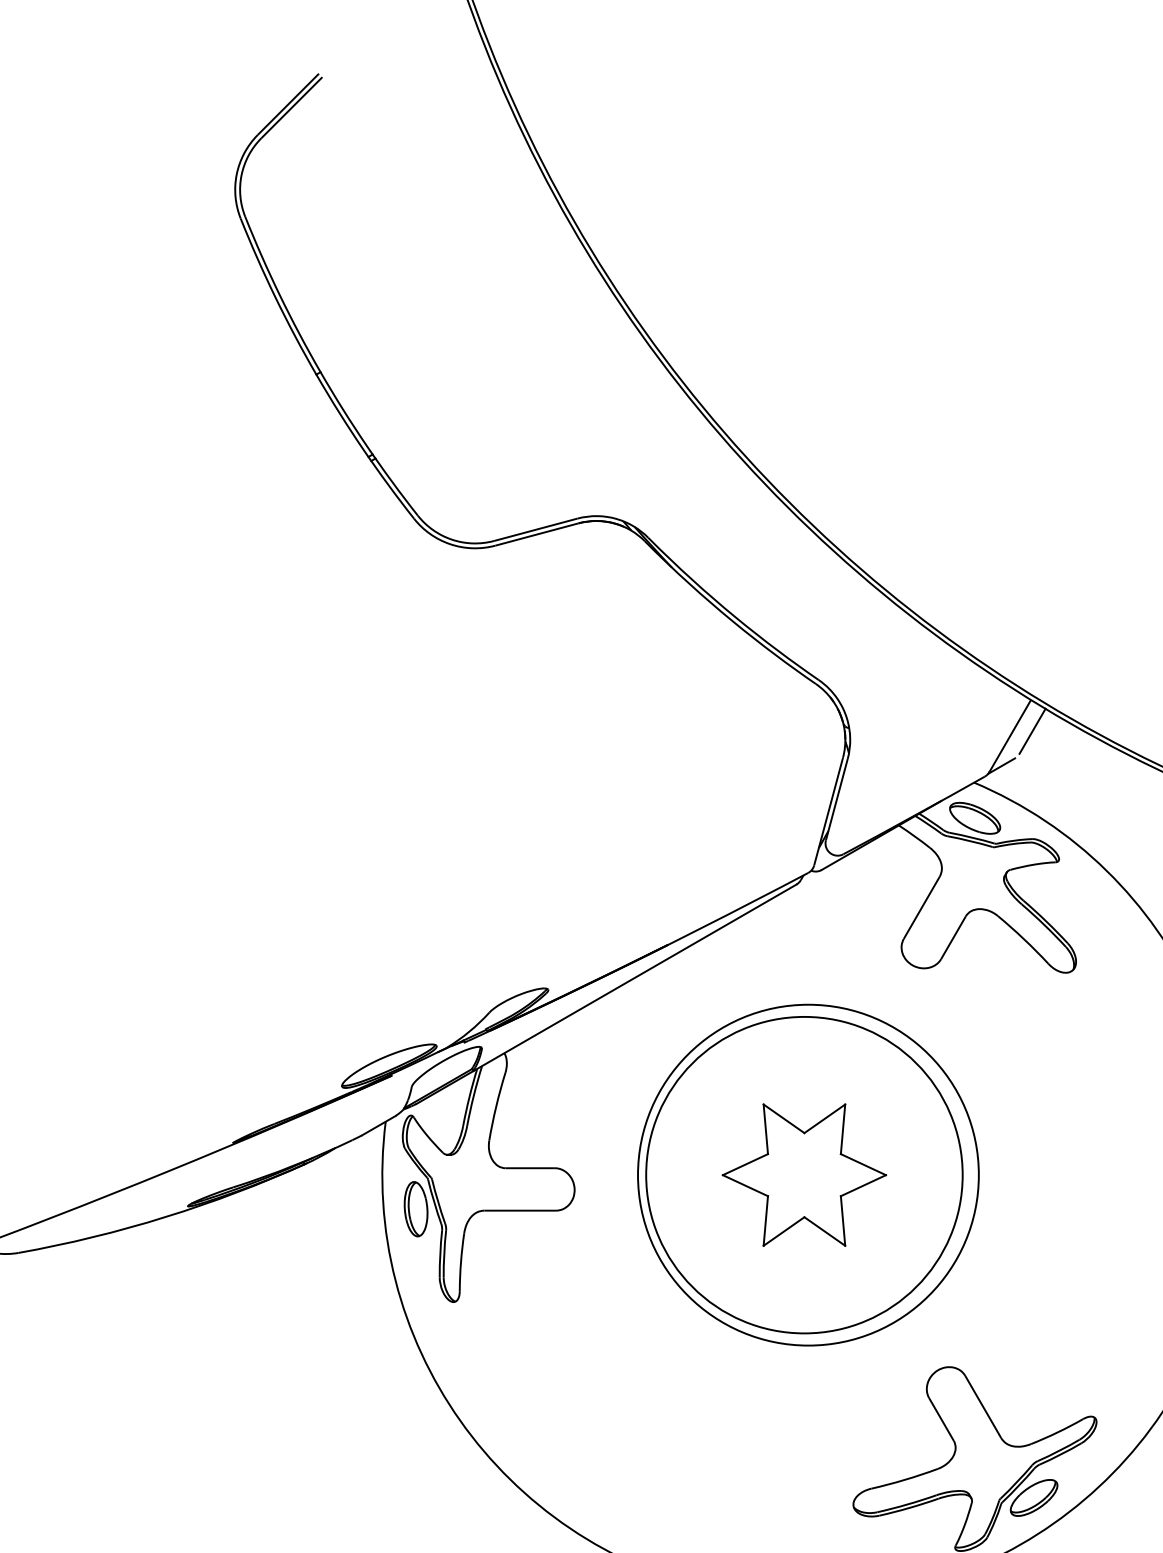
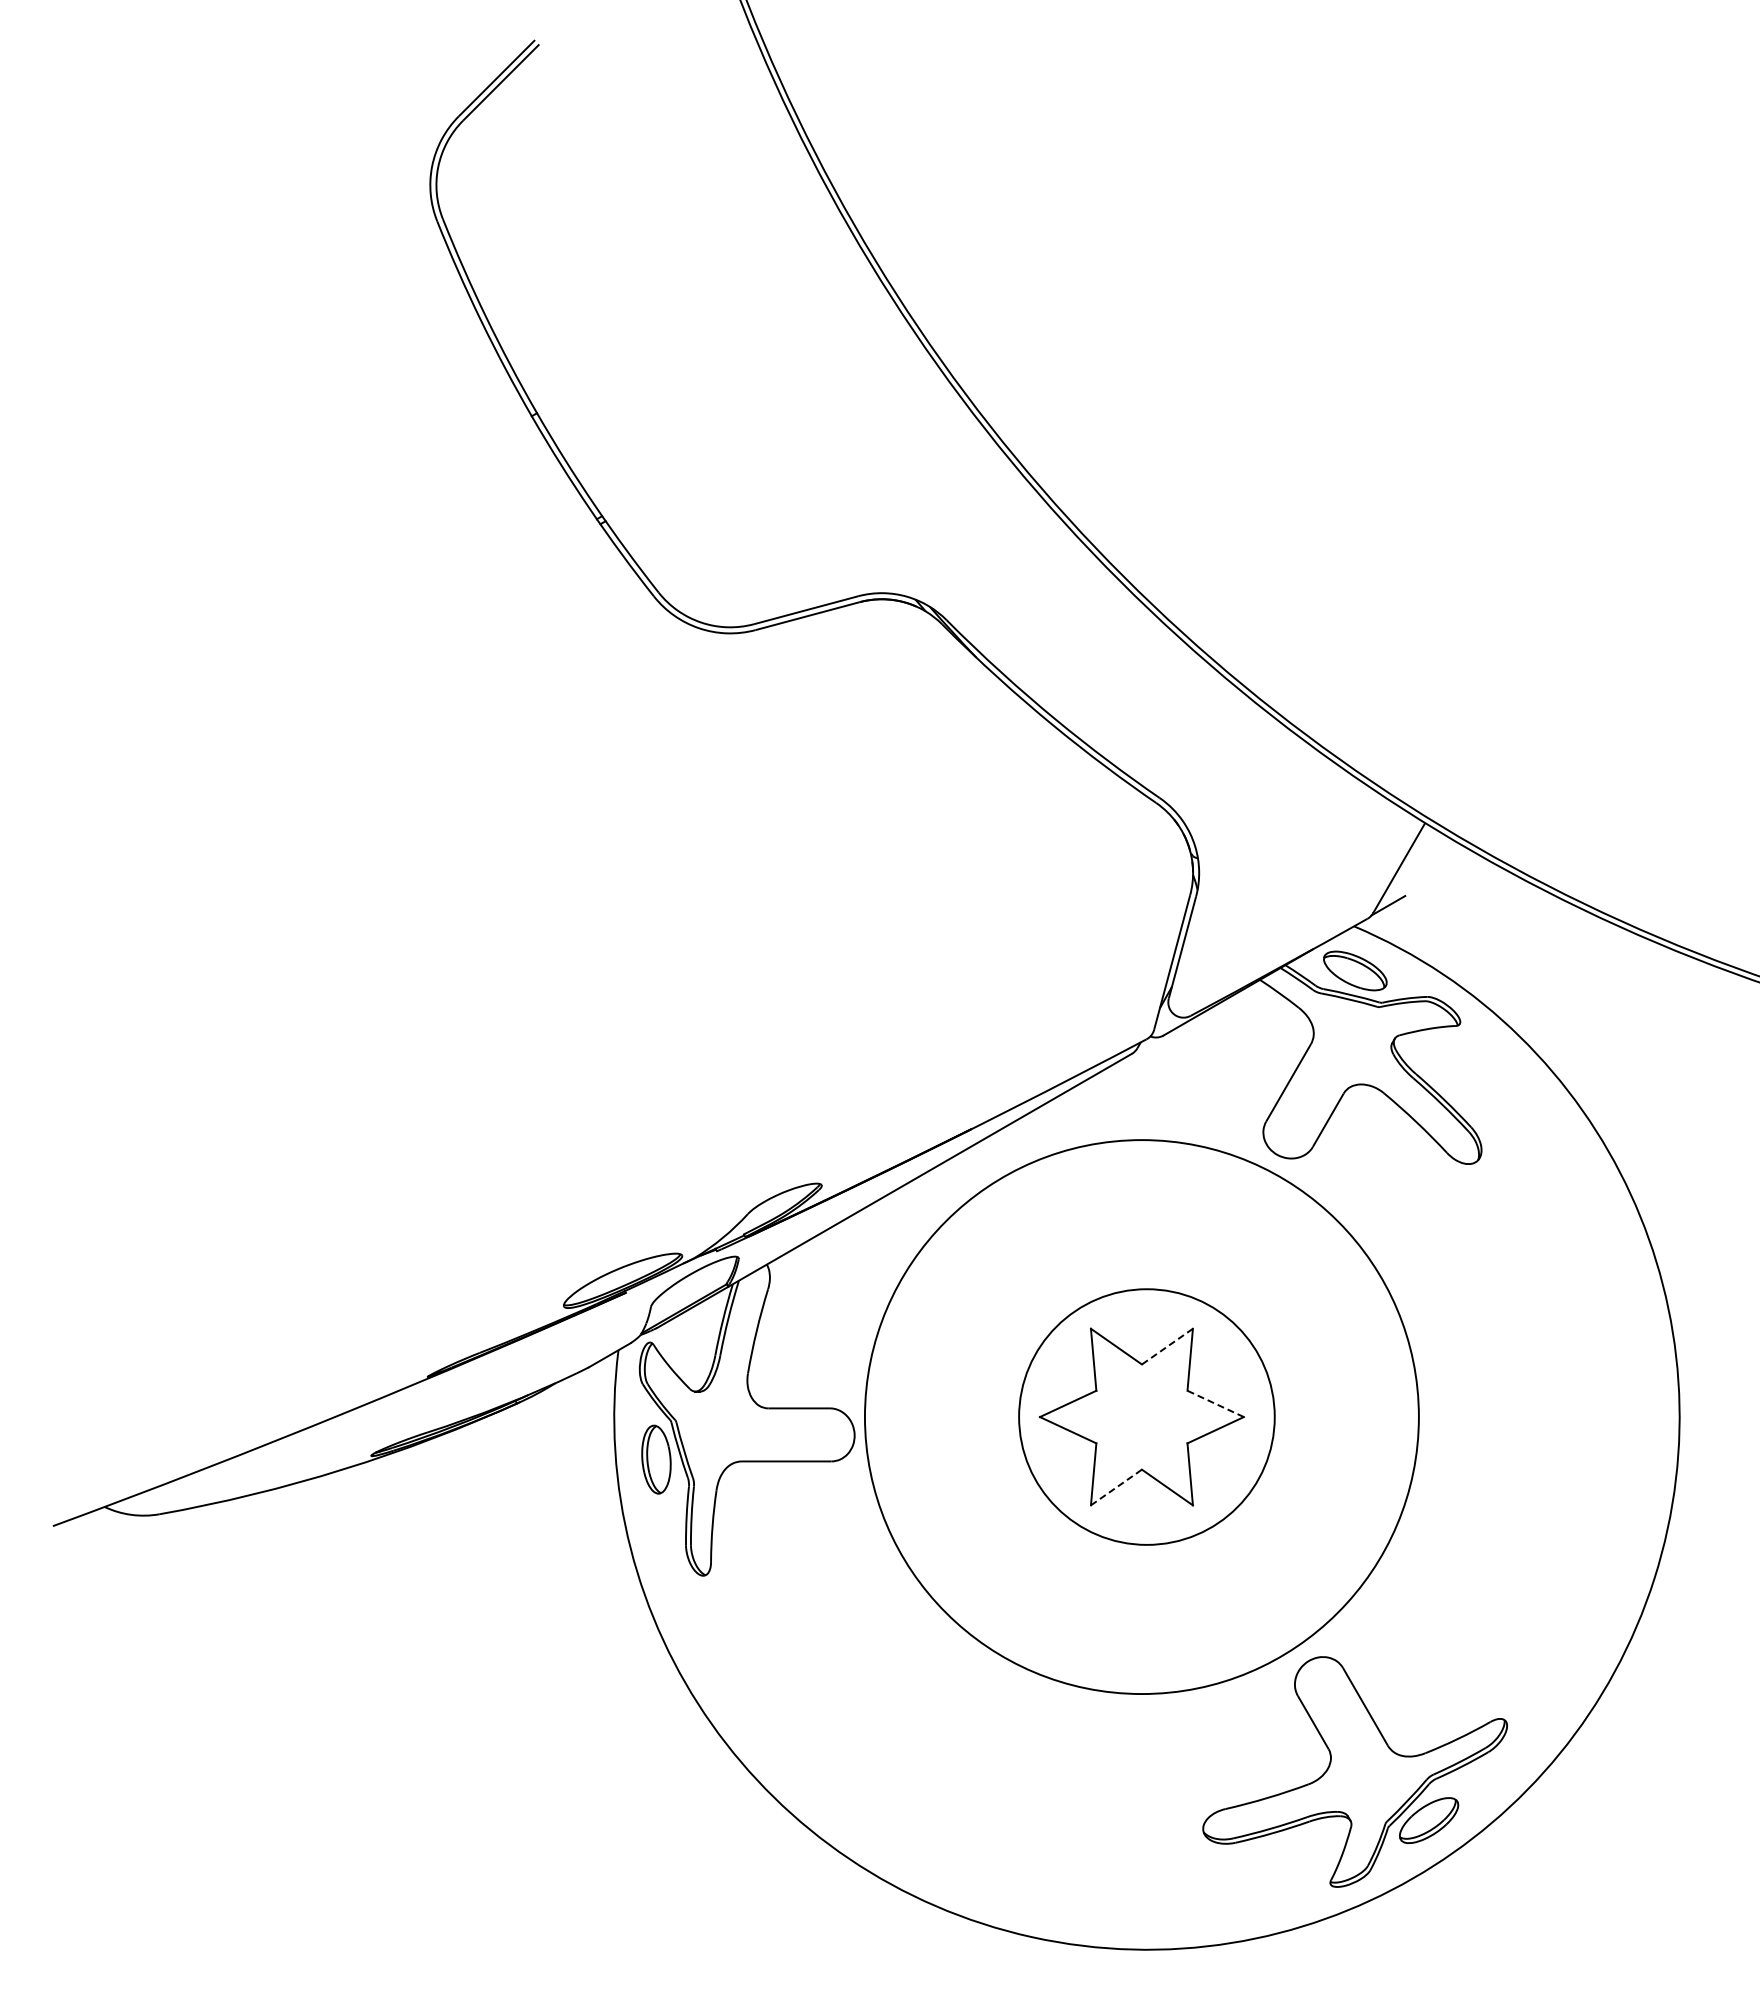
line: (1032, 730) -> (1426, 861), removed
line: (824, 1118) -> (1167, 1346), solid -> dashed
line: (863, 1164) -> (1215, 1403), solid -> dashed
circle: (804, 1174) -> (1141, 1416), size x1.4
circle: (808, 1175) -> (1146, 1417), size x0.6
line: (784, 1231) -> (1116, 1487), solid -> dashed

